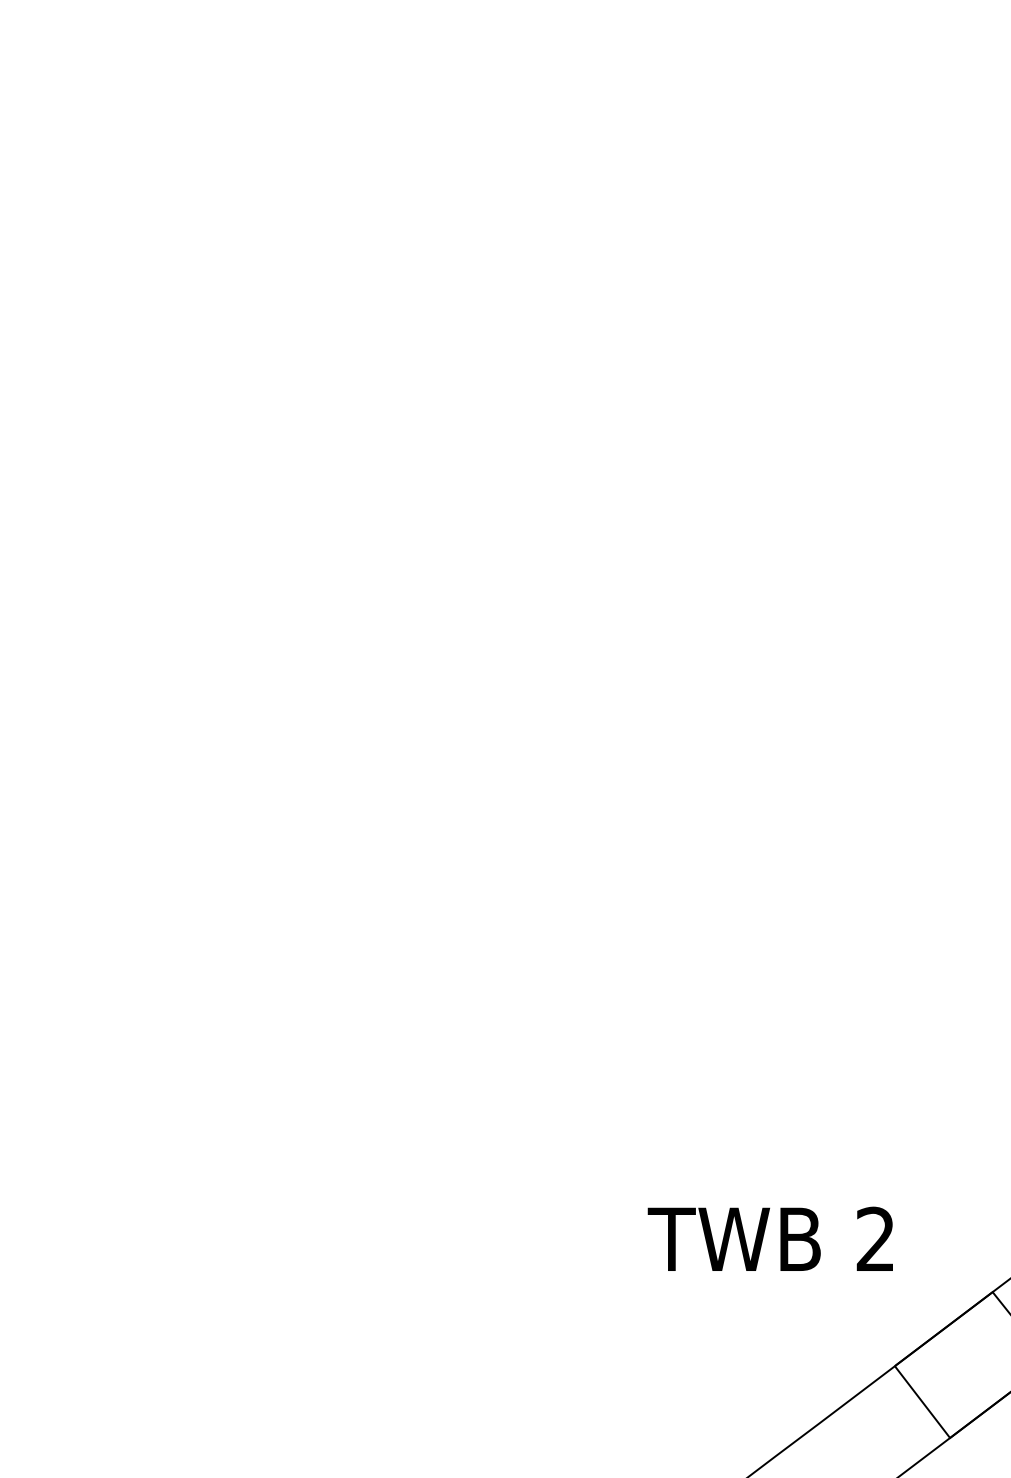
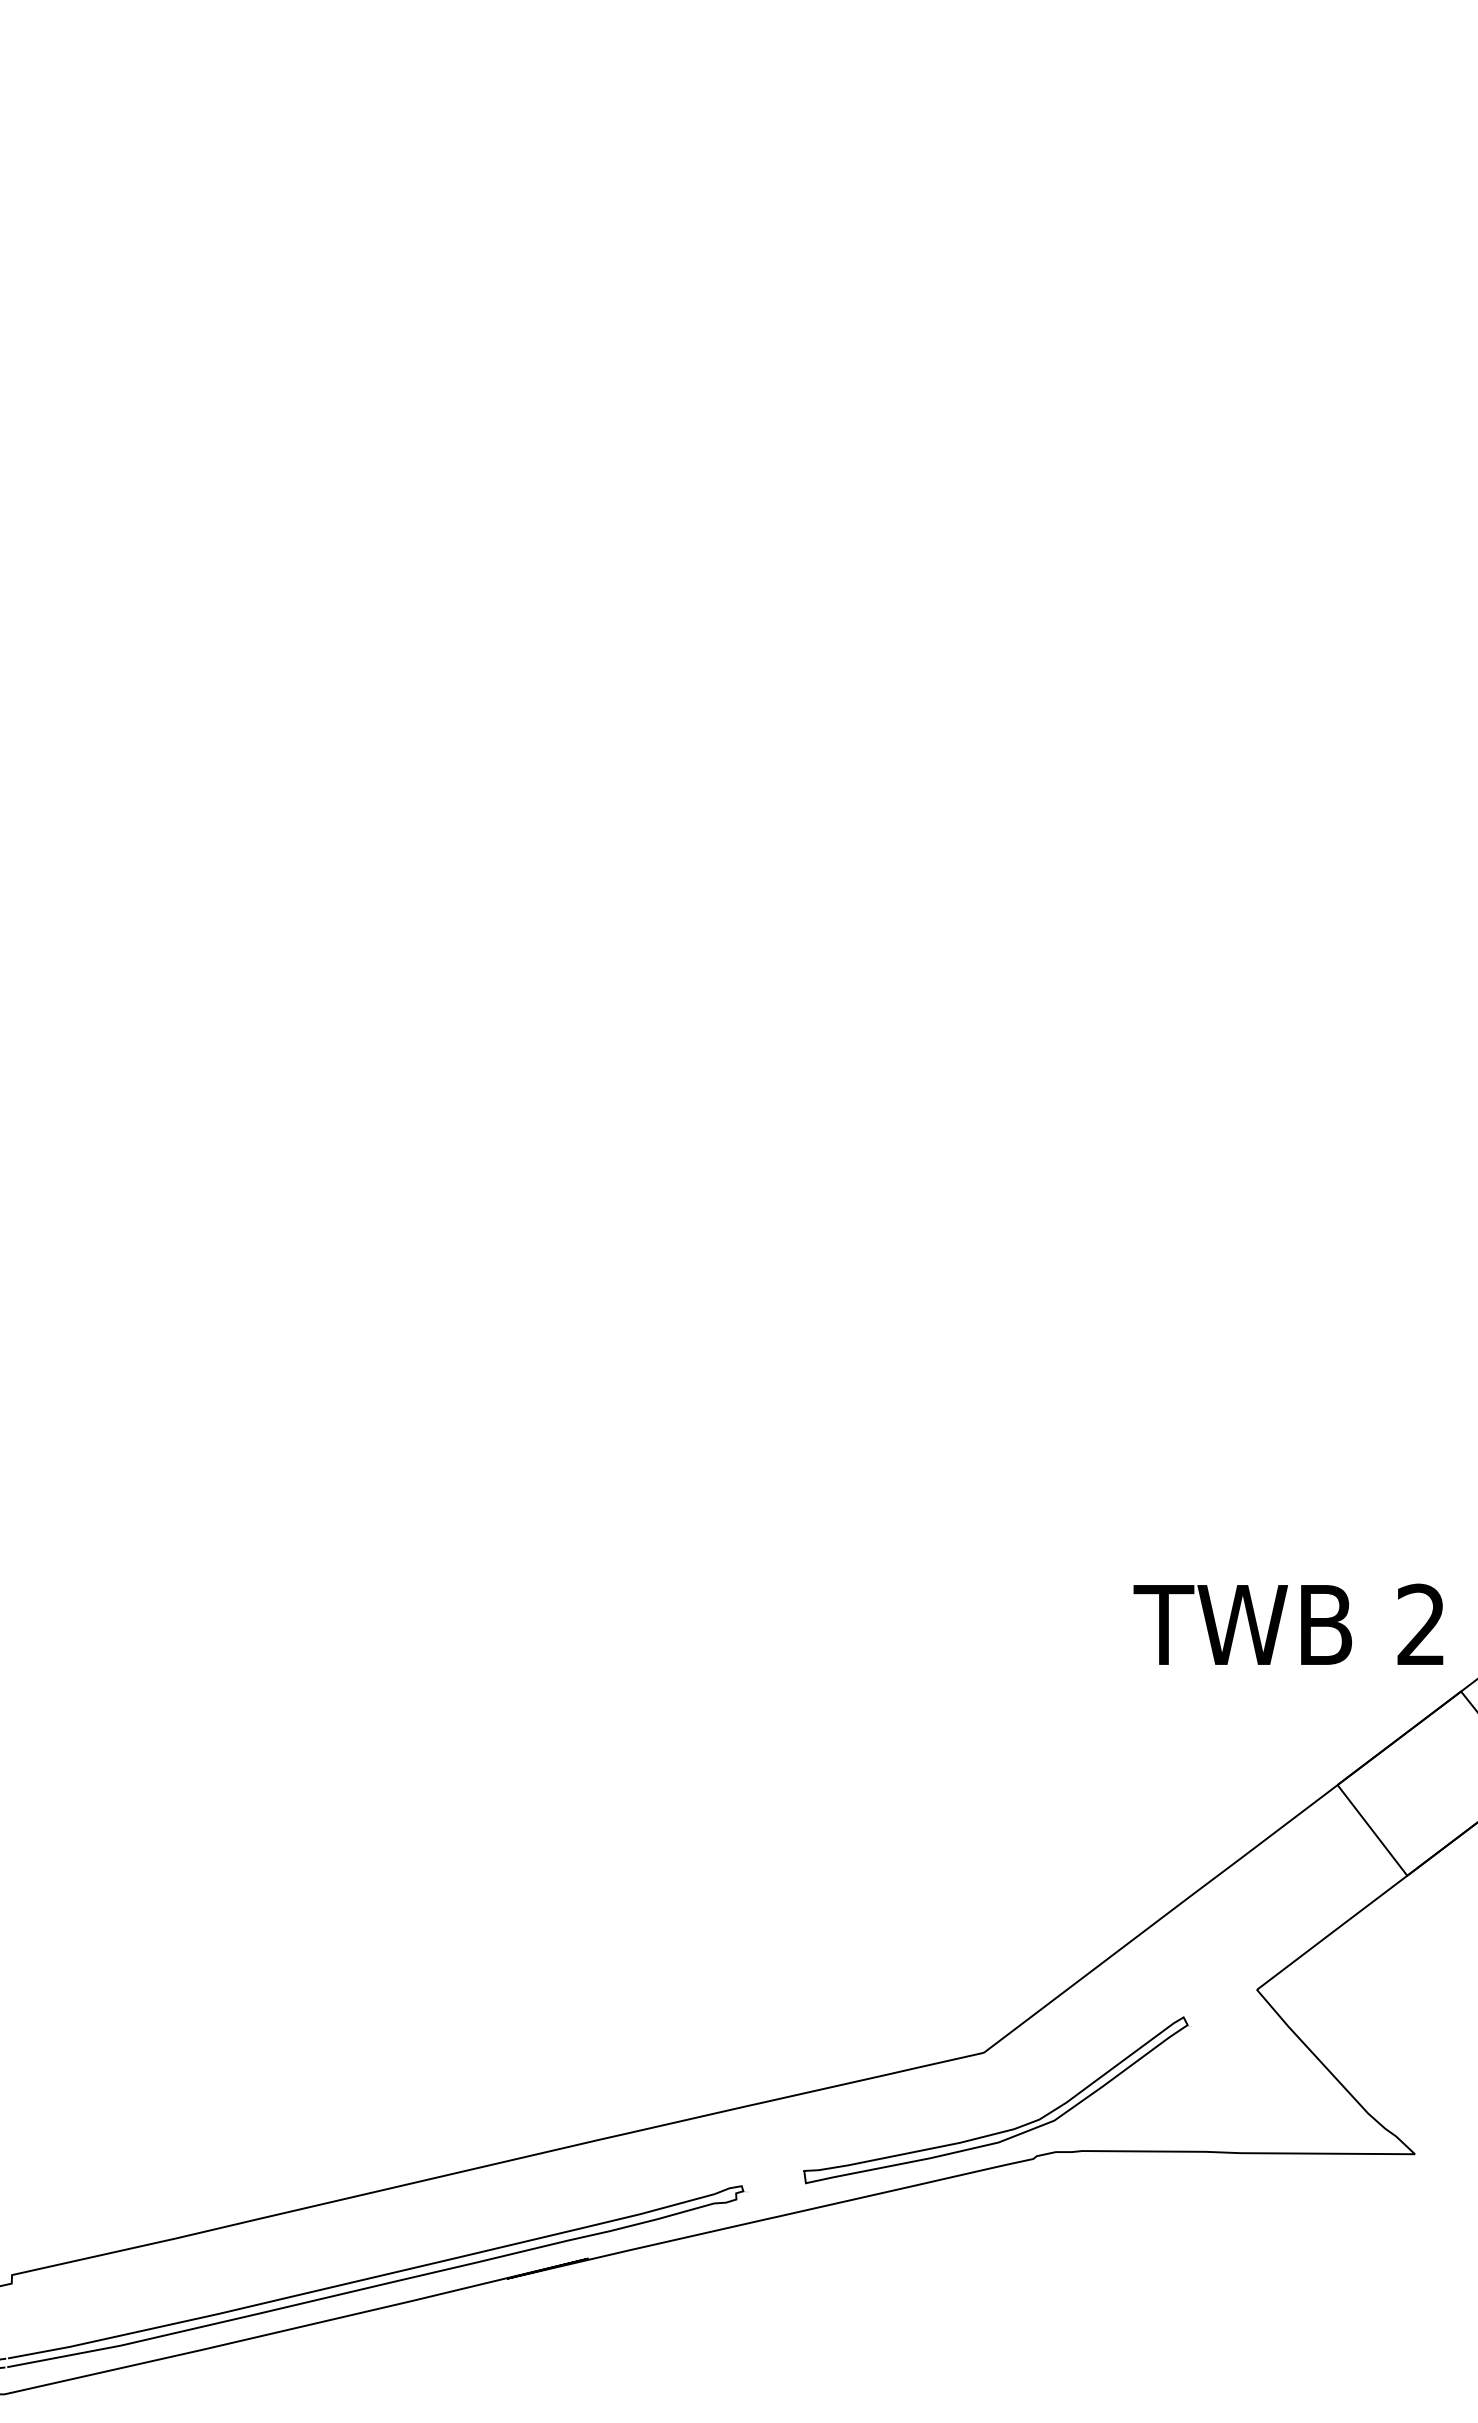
text: (770, 1238) -> (1288, 1623), moved

